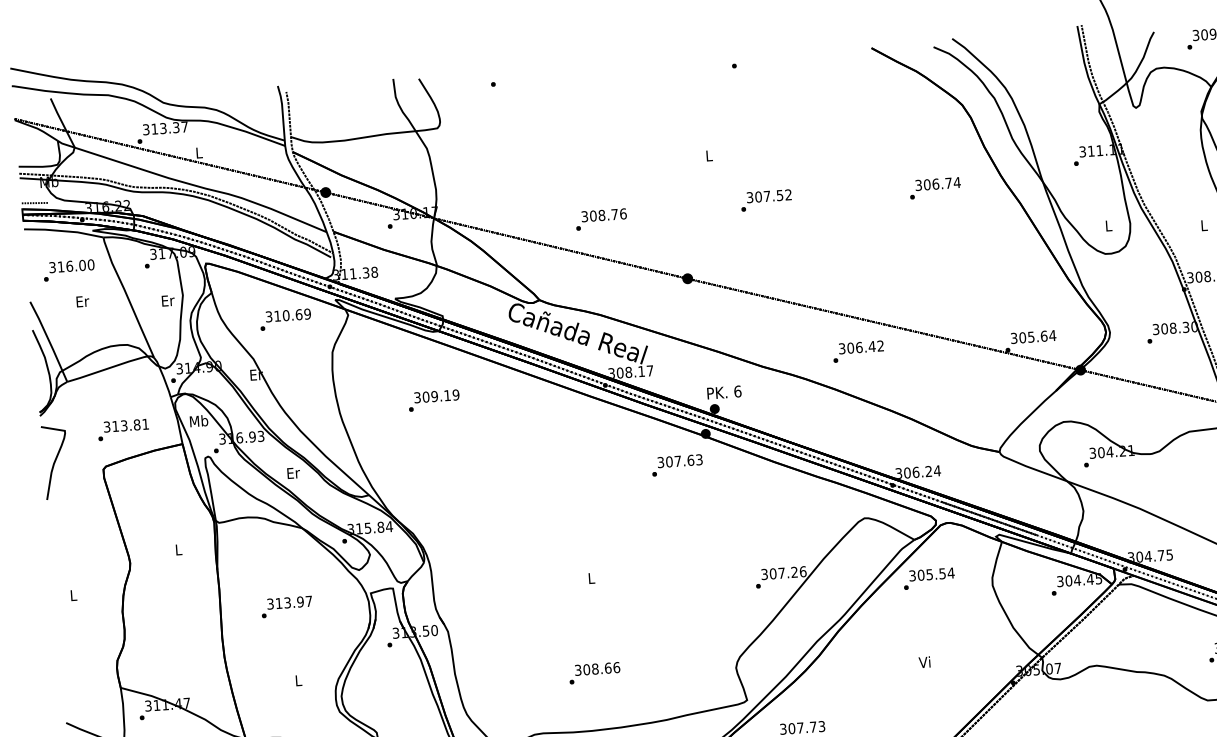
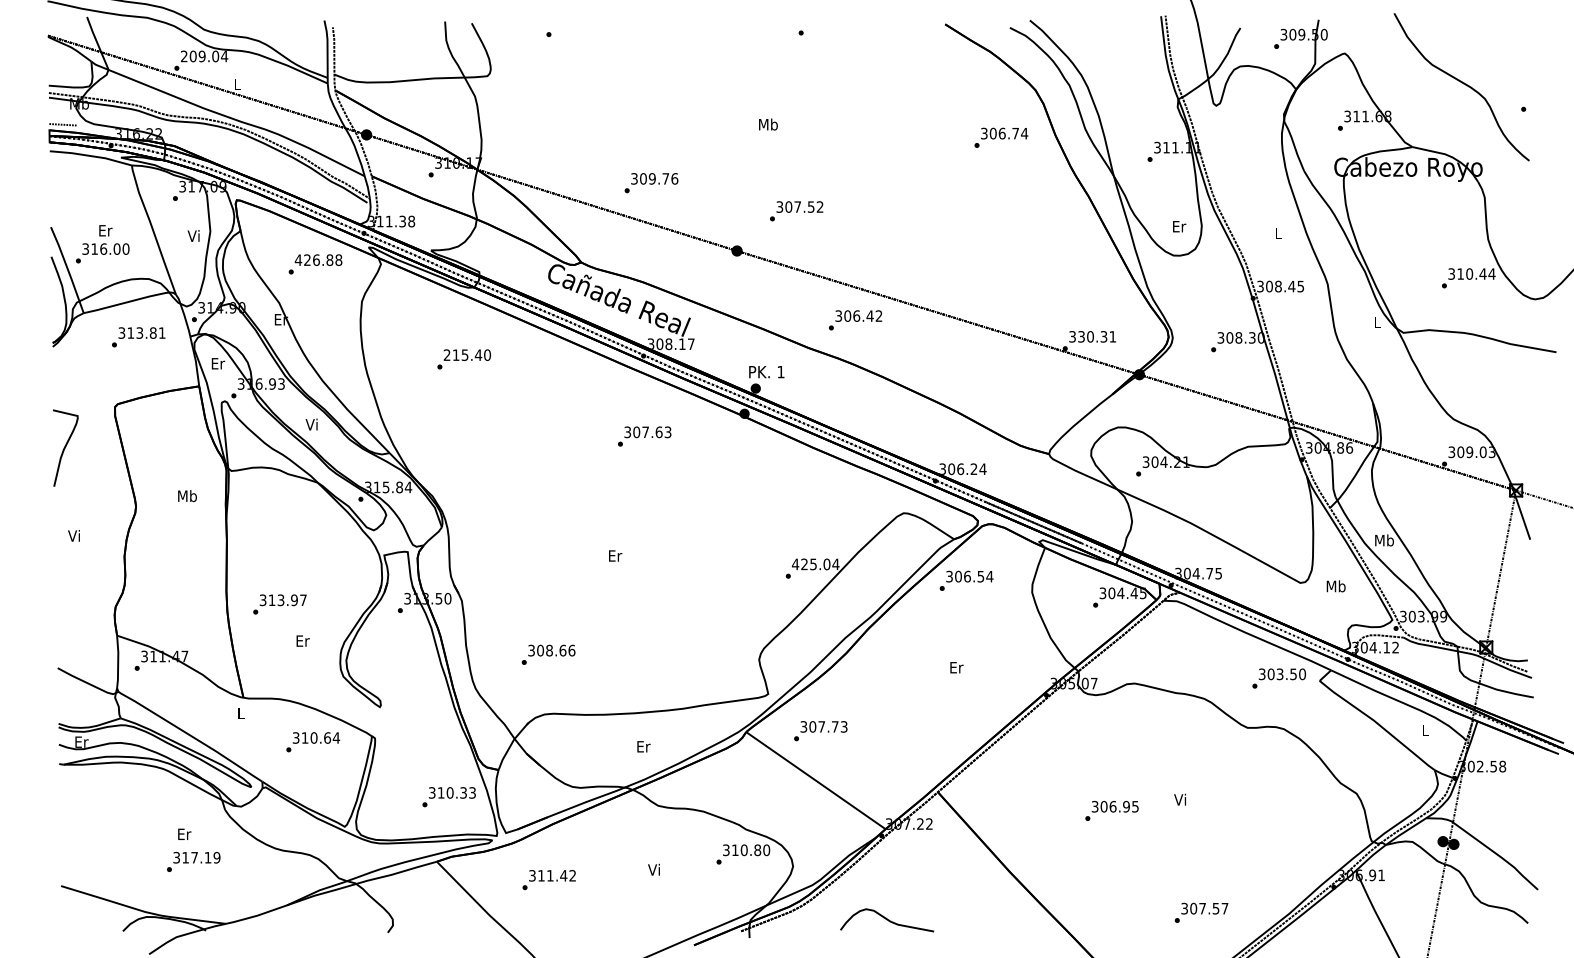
text: (165, 128) -> (204, 56), 313.37 -> 209.04
text: (709, 155) -> (768, 124), L -> Mb
text: (935, 187) -> (1001, 137), moved
text: (766, 200) -> (796, 211), moved
text: (601, 215) -> (651, 178), 308.76 -> 309.76
text: (1109, 225) -> (1179, 226), L -> Er
text: (68, 270) -> (102, 253), moved
text: (167, 300) -> (194, 235), Er -> Vi
text: (288, 314) -> (318, 259), 310.69 -> 426.88
text: (1037, 336) -> (1097, 336), 305.64 -> 330.31
text: (858, 351) -> (855, 320), moved
text: (737, 391) -> (780, 371), 6 -> 1
text: (436, 396) -> (466, 355), 309.19 -> 215.40
text: (198, 421) -> (217, 363), Mb -> Er
text: (123, 430) -> (138, 337), moved
curve: (55, 461) -> (65, 447), moved
text: (677, 465) -> (644, 436), moved
text: (293, 472) -> (312, 424), Er -> Vi
text: (178, 550) -> (187, 496), L -> Mb
text: (783, 573) -> (815, 564), 307.26 -> 425.04
text: (929, 574) -> (967, 576), 305.54 -> 306.54
text: (591, 577) -> (615, 555), L -> Er
text: (72, 595) -> (73, 535), L -> Vi
text: (286, 607) -> (279, 604), moved
text: (925, 662) -> (956, 667), Vi -> Er
text: (594, 672) -> (548, 654), moved
text: (298, 680) -> (302, 640), L -> Er

